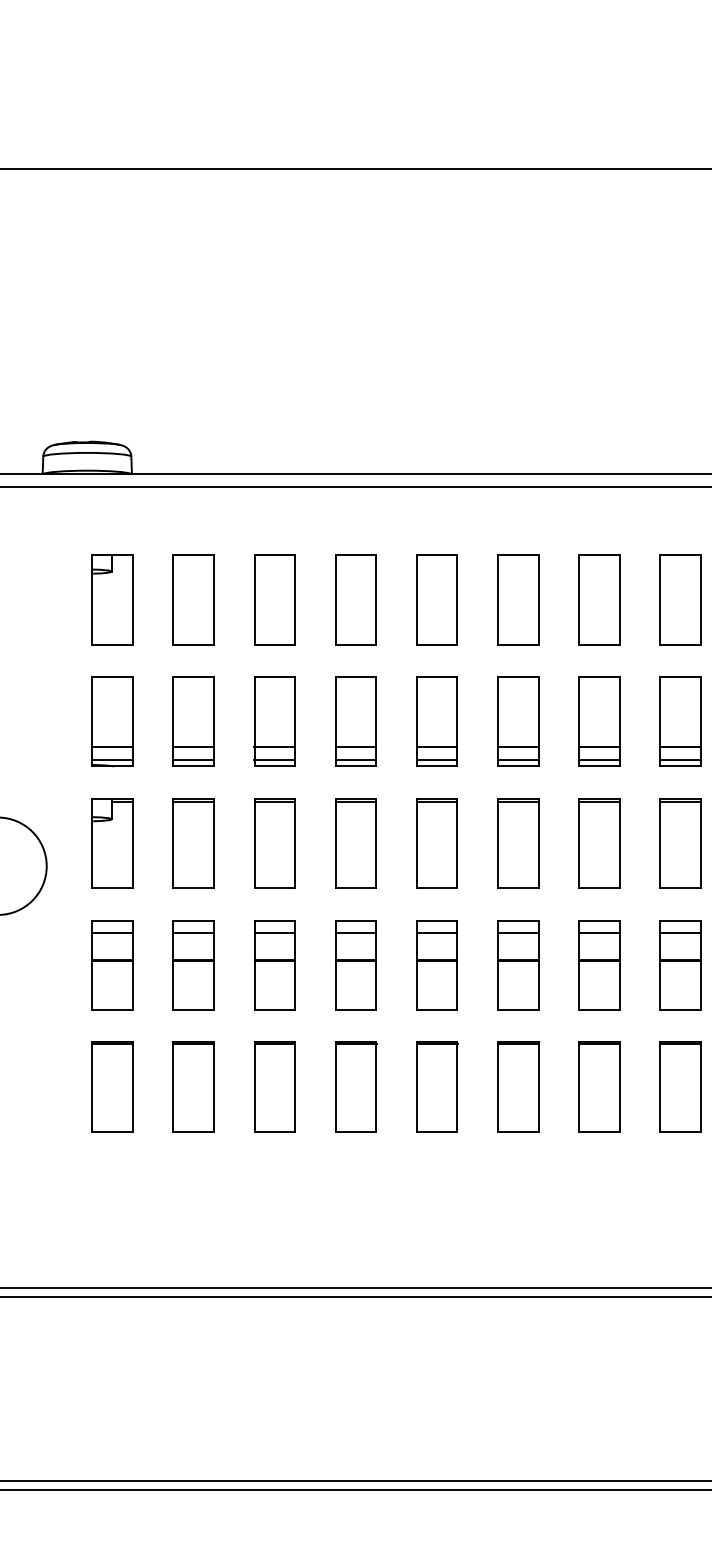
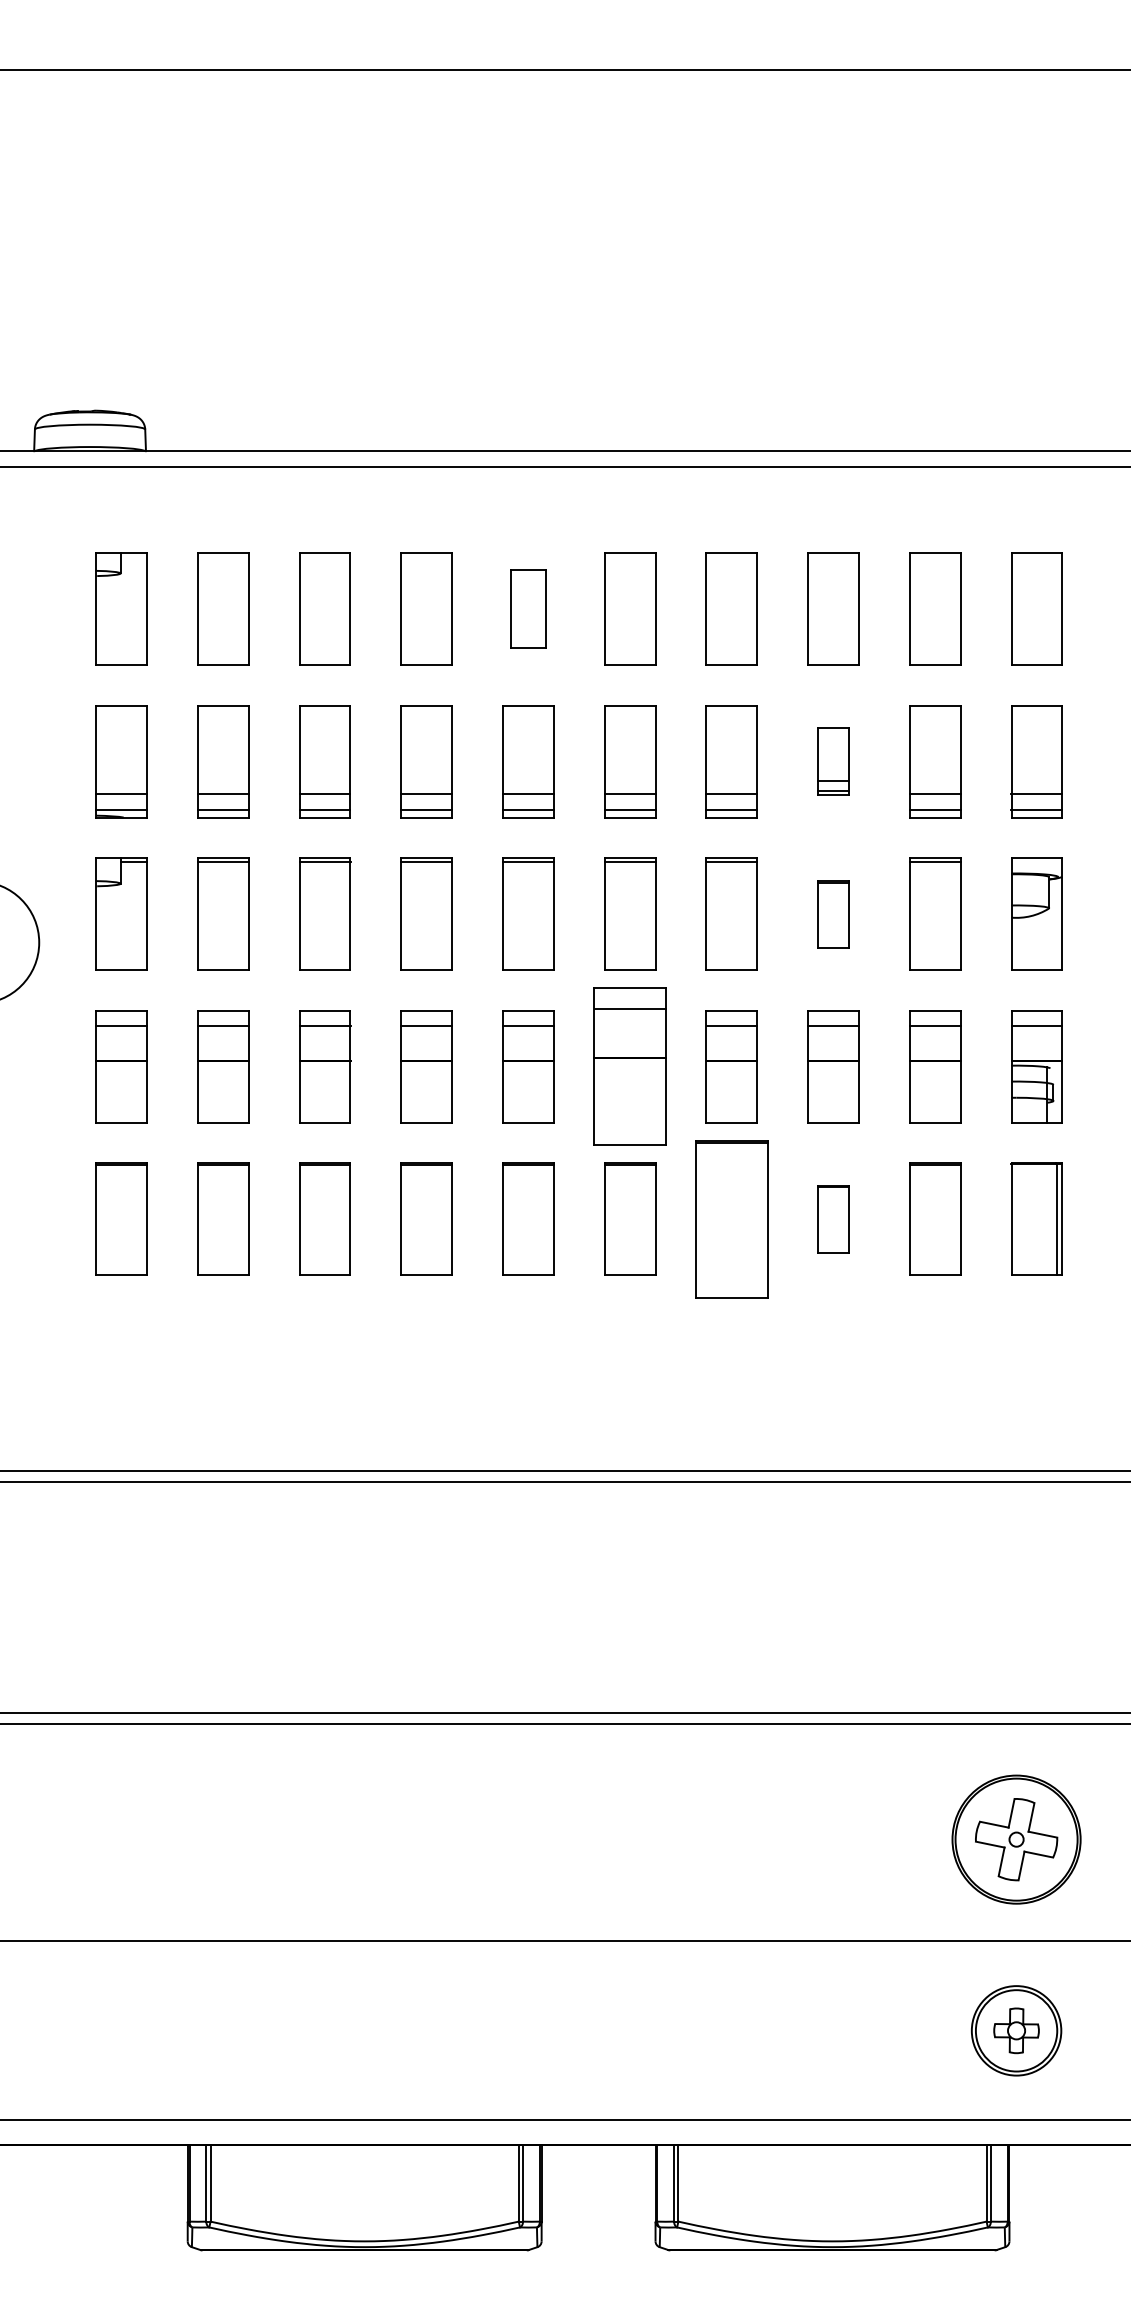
part: (437, 599) -> (528, 608), size x0.7
part: (680, 721) -> (833, 761), size x0.6
part: (680, 843) -> (833, 913), size x0.6
part: (518, 965) -> (630, 1066), size x1.4
part: (599, 1086) -> (731, 1218), size x1.4
part: (680, 1086) -> (833, 1218), size x0.6

